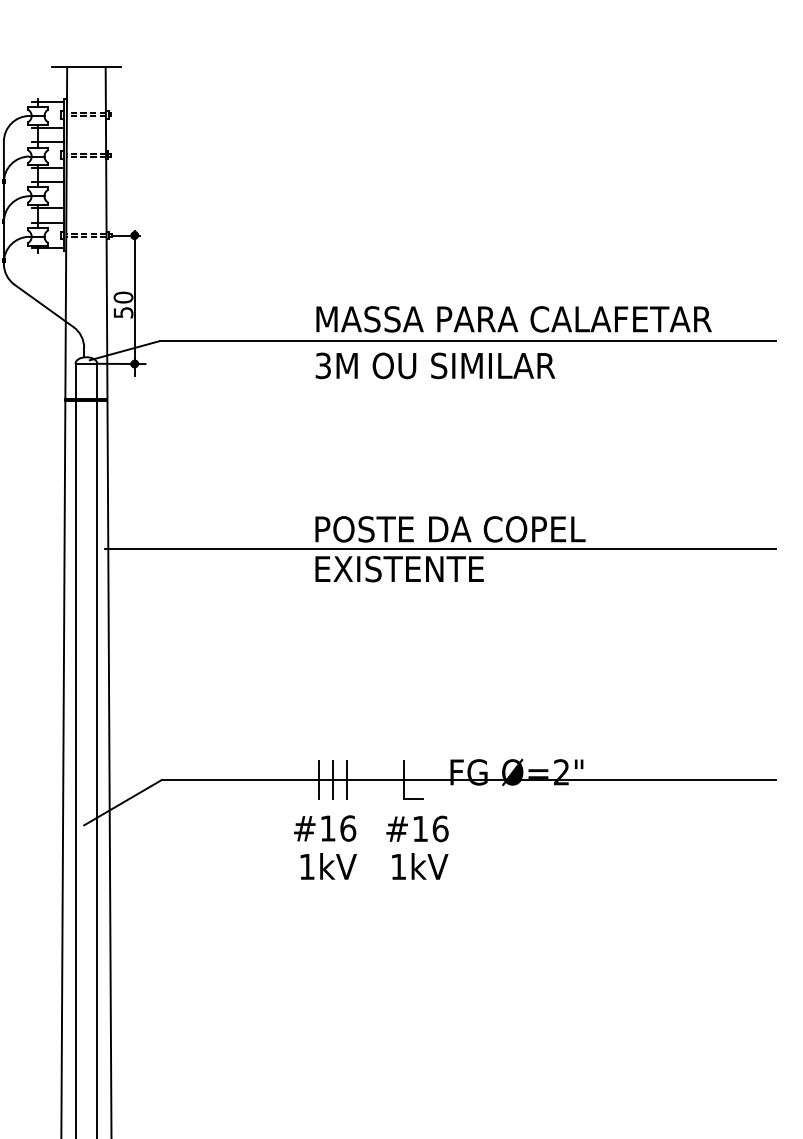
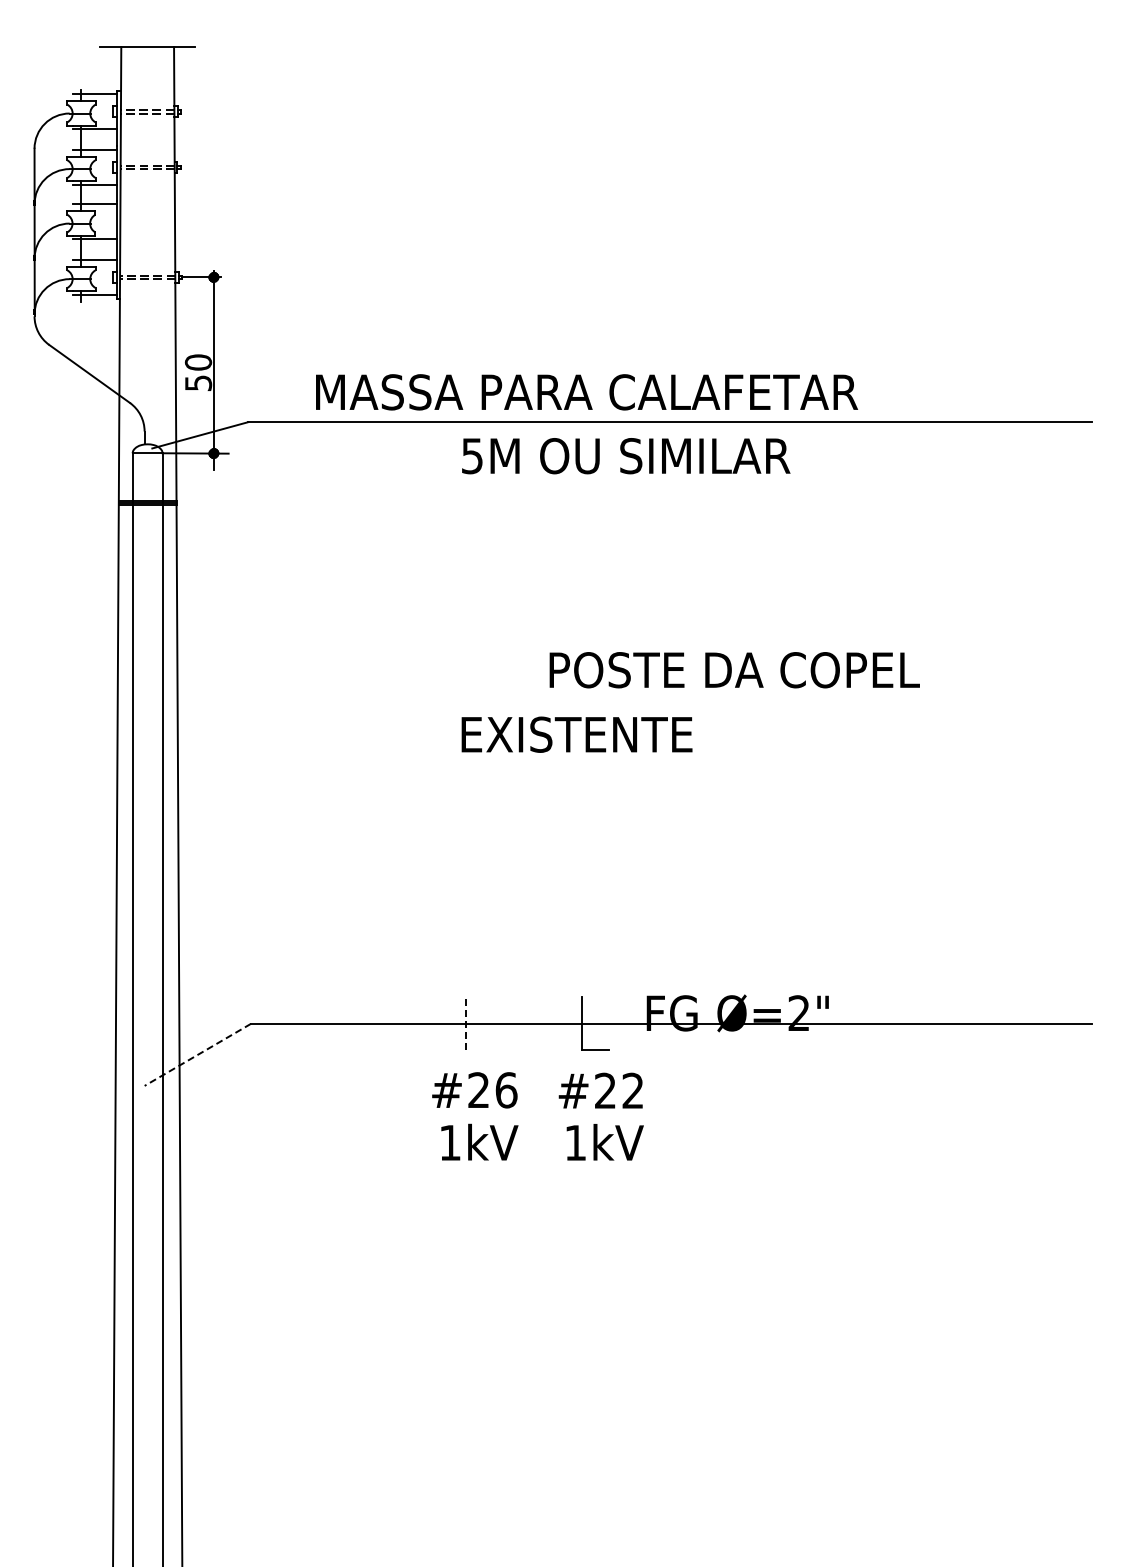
text: (514, 319) -> (587, 392), moved
text: (323, 365) -> (472, 455), 3M -> 5M
text: (450, 529) -> (734, 670), moved
line: (440, 549) -> (632, 707), removed
line: (319, 779) -> (466, 1023), solid -> dashed
line: (332, 779) -> (485, 1023), removed
line: (347, 779) -> (505, 1023), removed
line: (122, 802) -> (197, 1054), solid -> dashed
text: (327, 827) -> (478, 1089), #16 -> #26
text: (430, 828) -> (619, 1090), #16 -> #22

